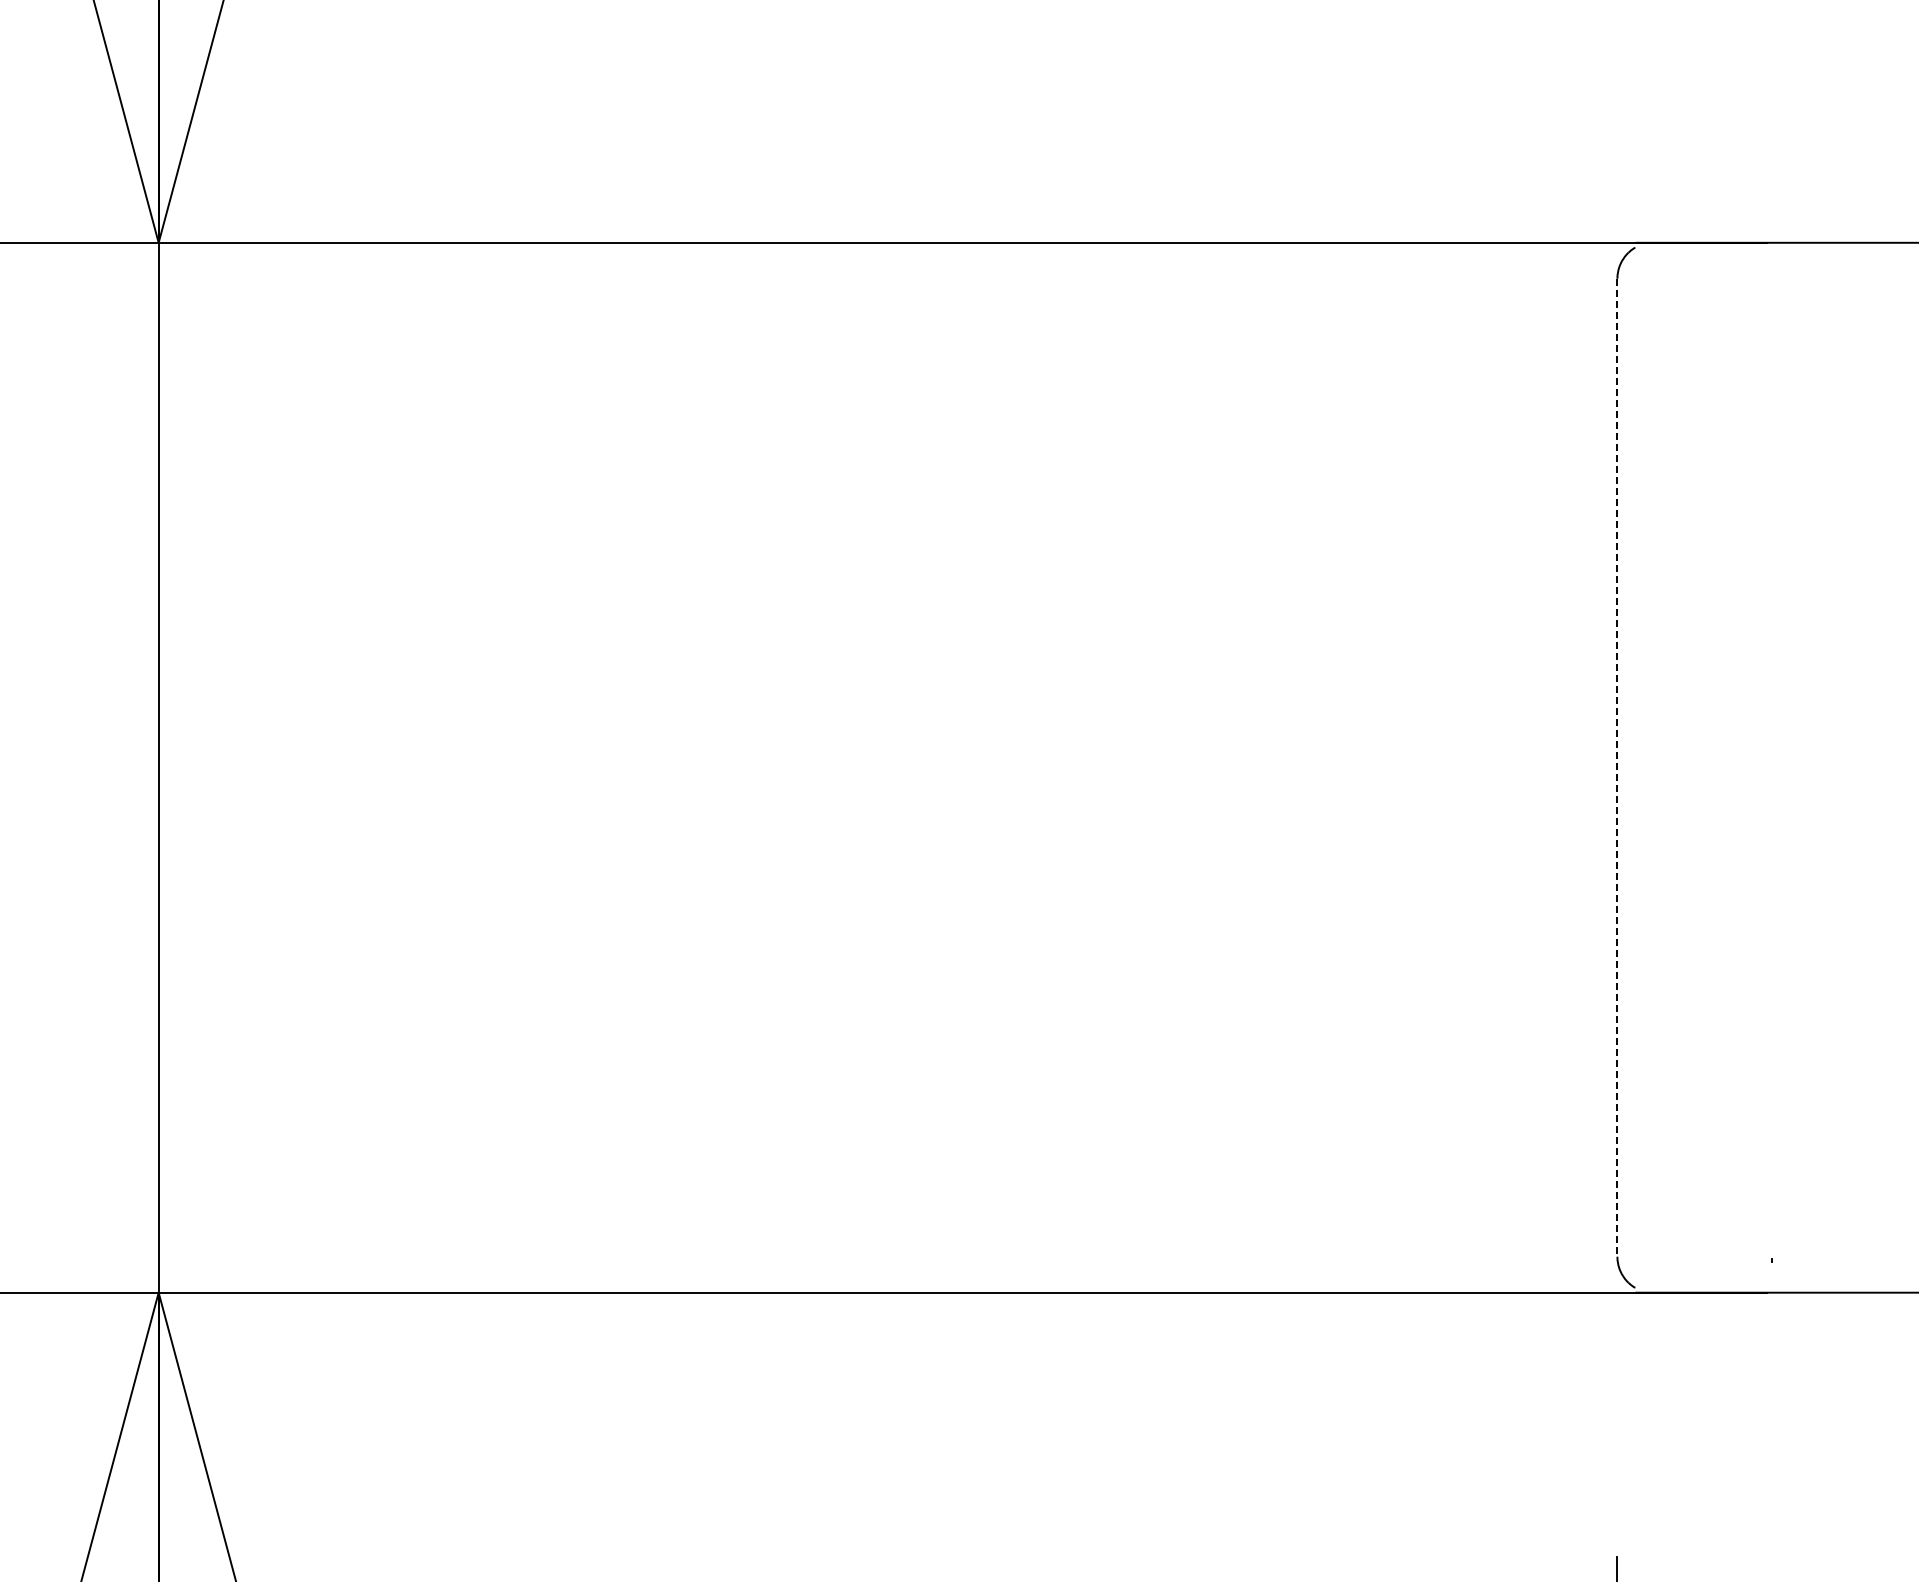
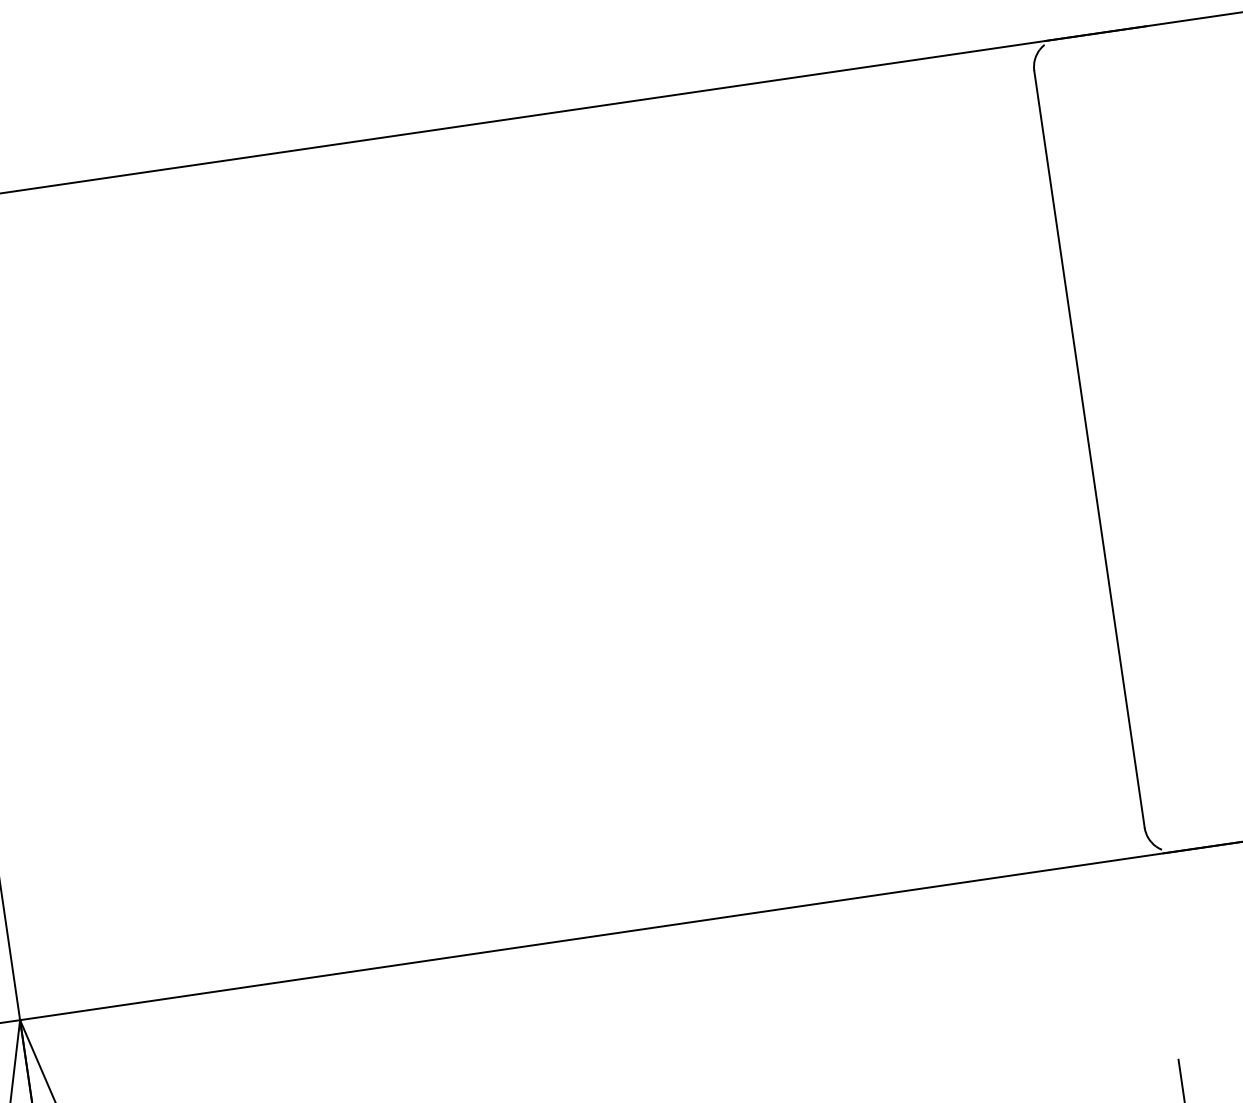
line: (1617, 767) -> (1089, 449), dashed -> solid

